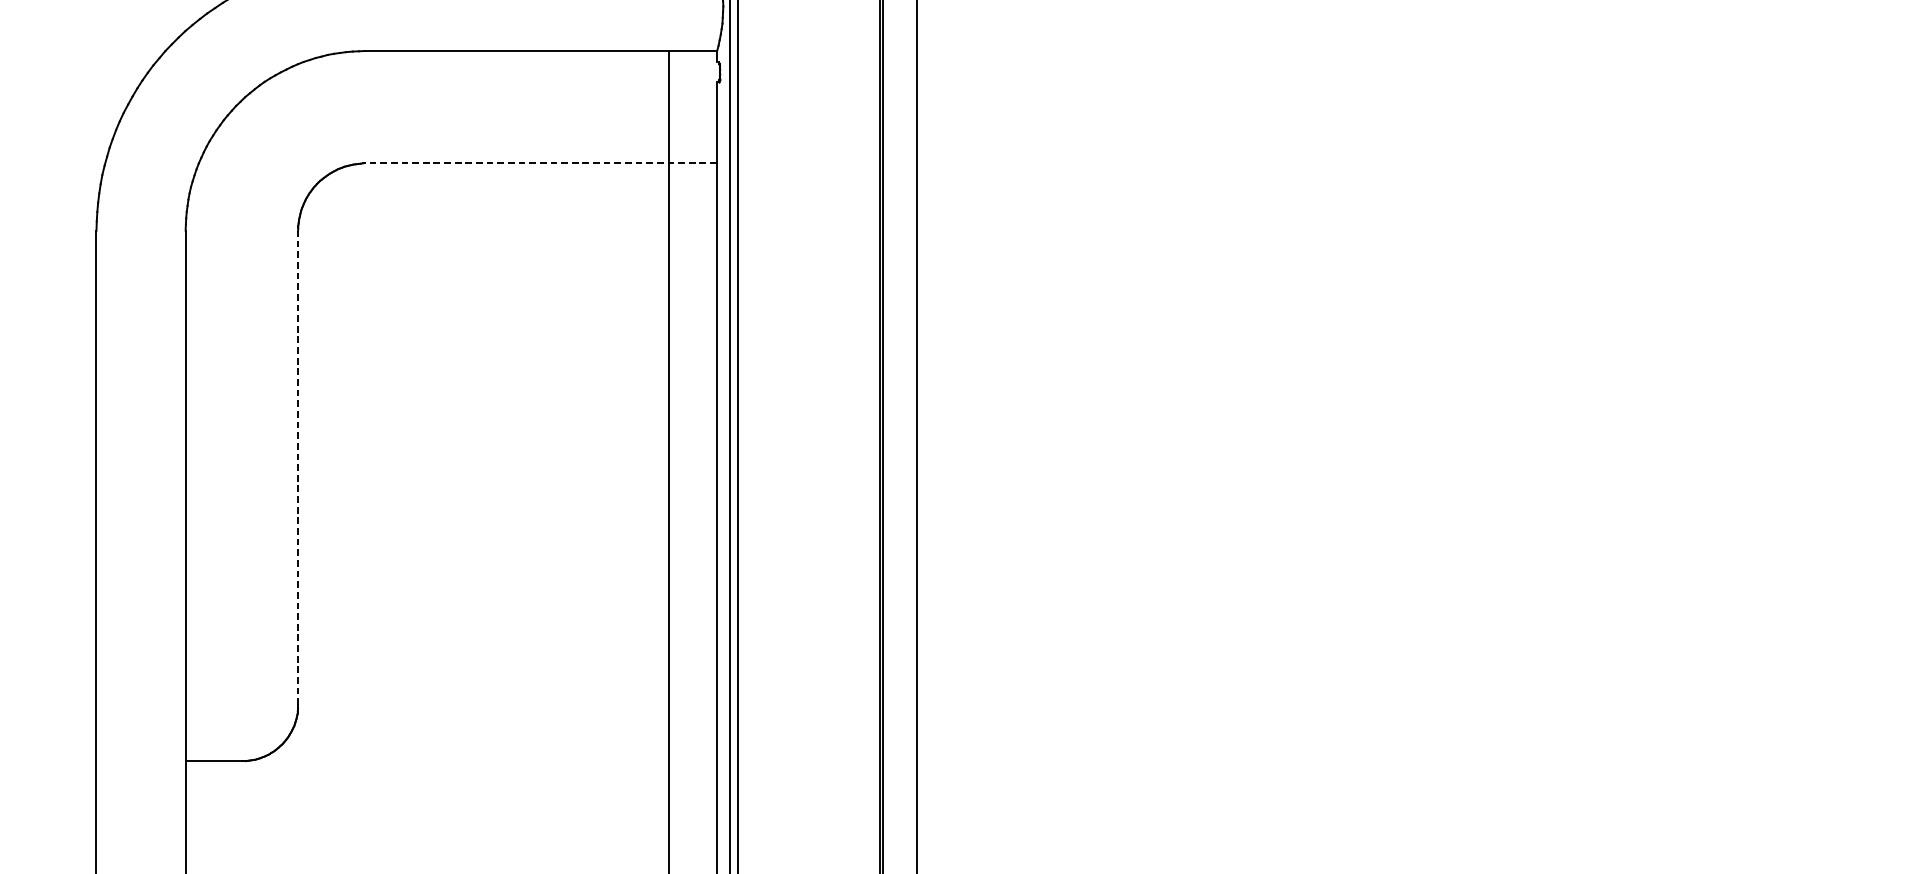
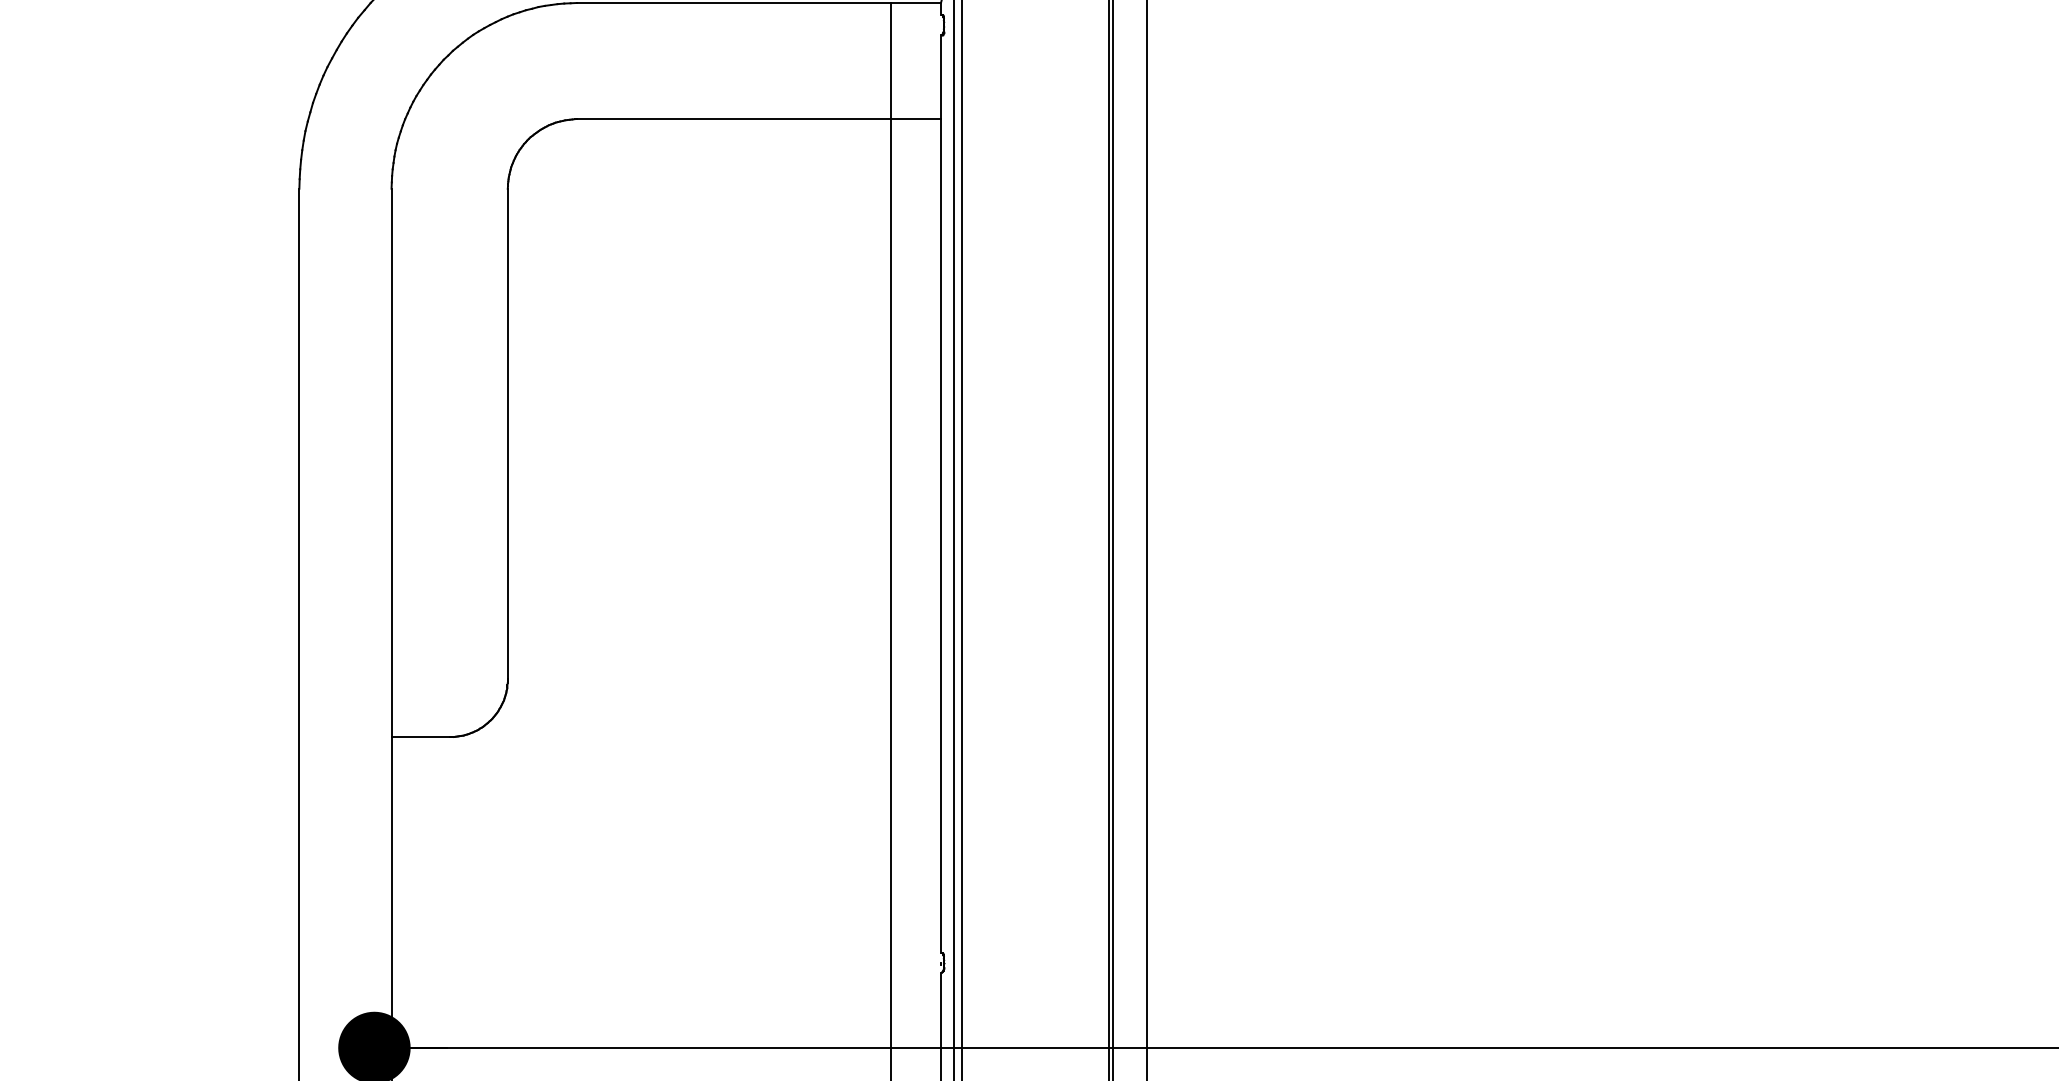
line: (541, 163) -> (759, 119), dashed -> solid
line: (297, 467) -> (507, 433), dashed -> solid

